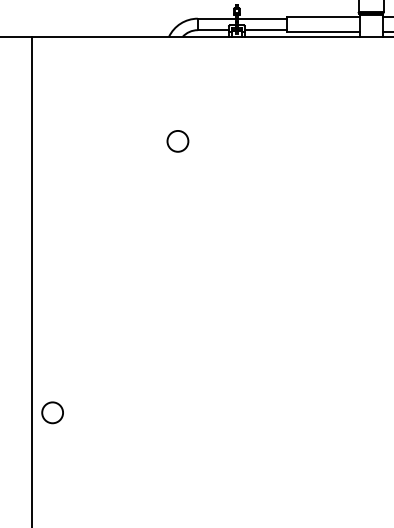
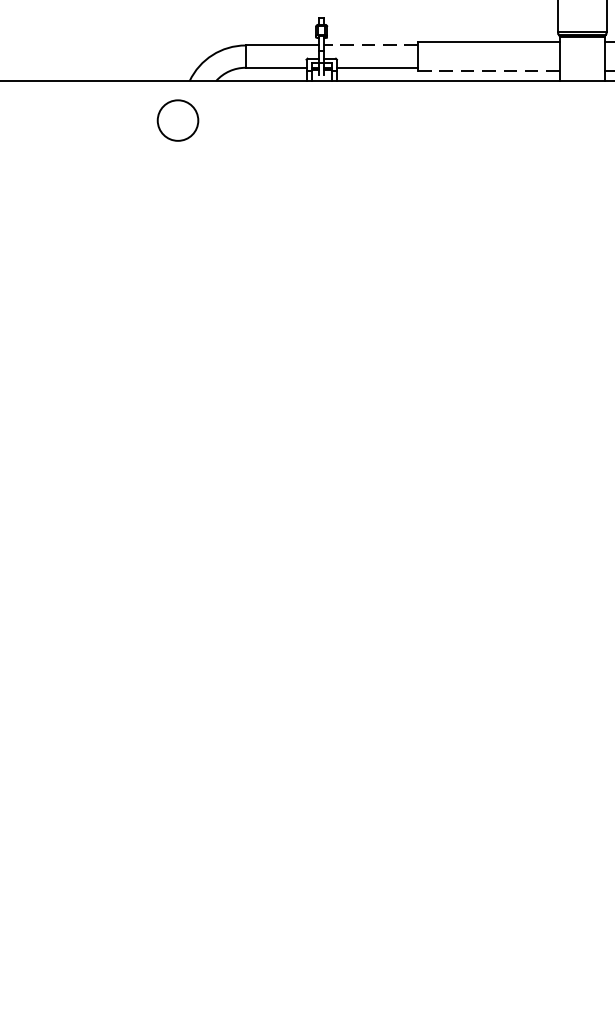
line: (261, 18) -> (369, 45), solid -> dashed
line: (323, 31) -> (489, 70), solid -> dashed
circle: (177, 141) -> (177, 120), moved

